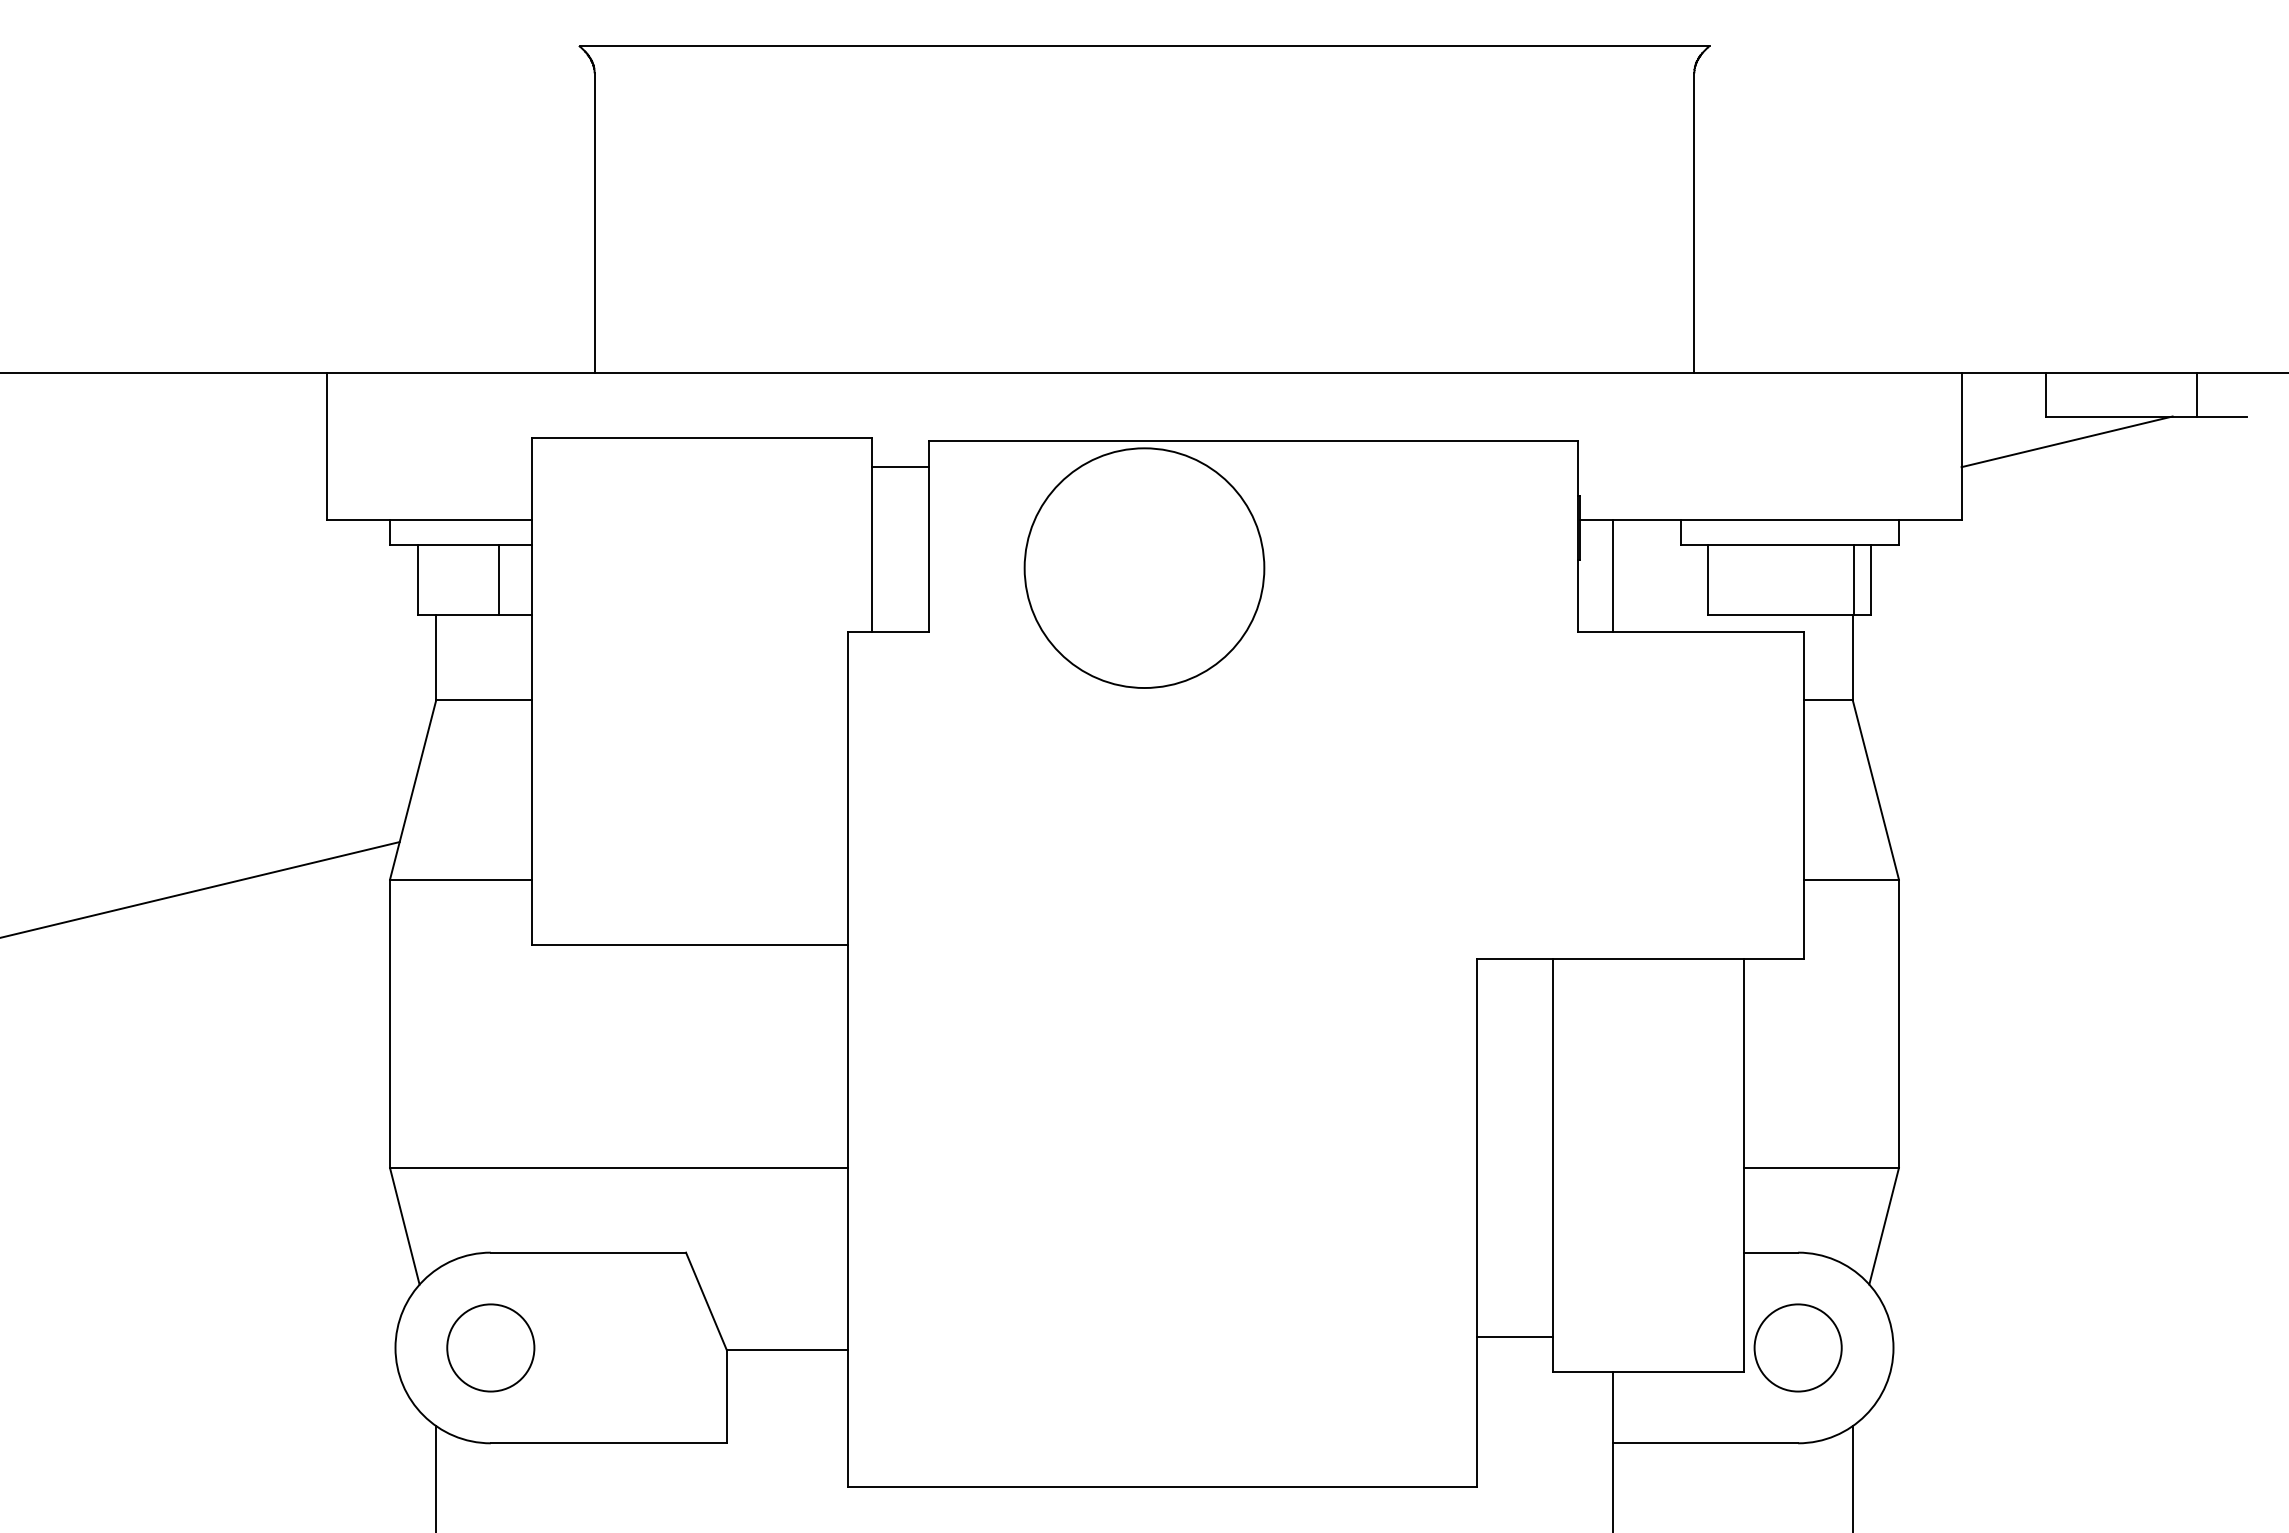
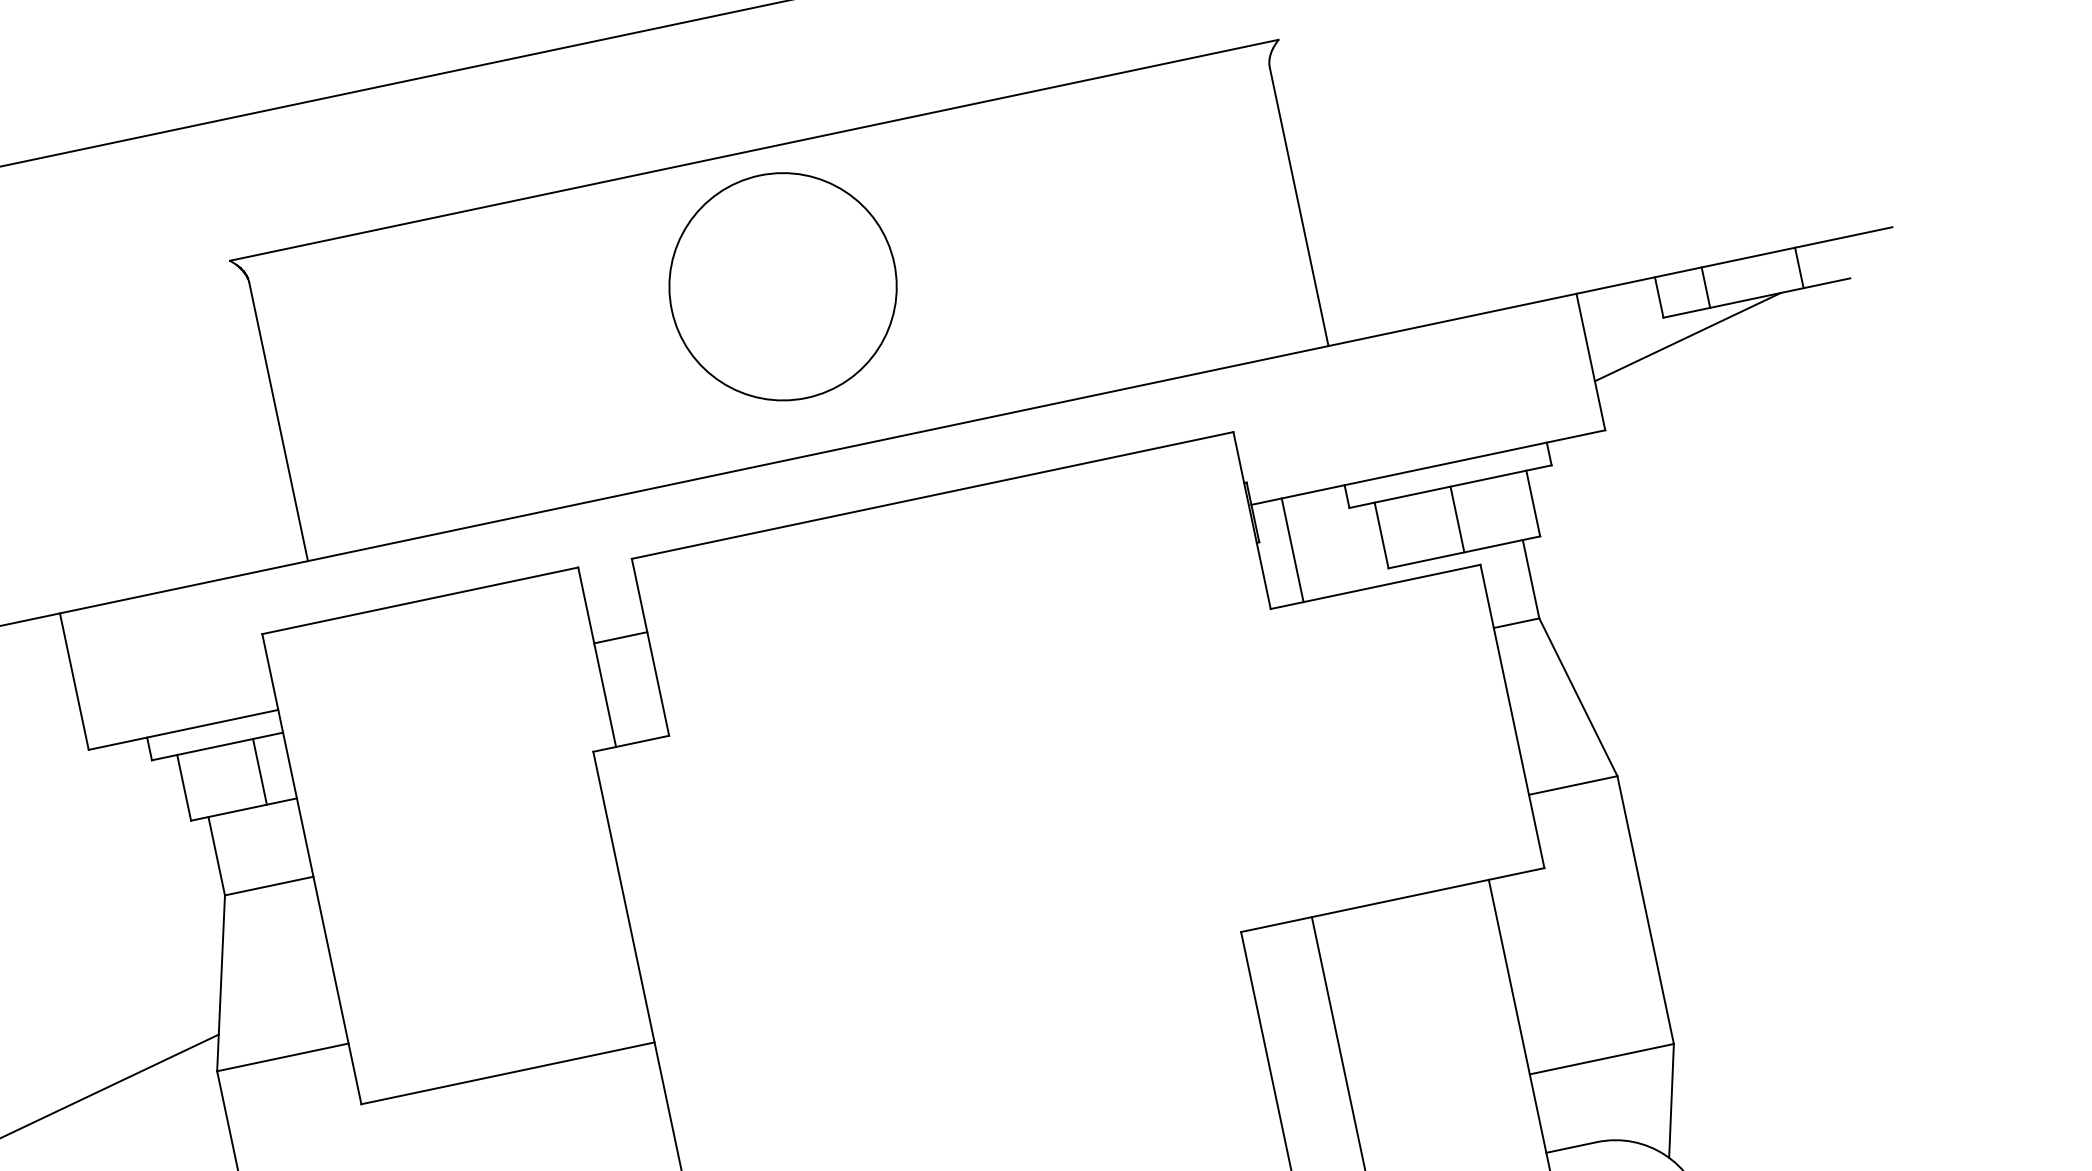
line: (2096, 394) -> (1705, 287), added
line: (900, 467) -> (620, 638), moved
circle: (1144, 567) -> (782, 286), moved
line: (1853, 579) -> (1457, 519), moved

